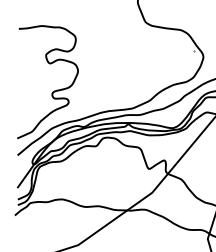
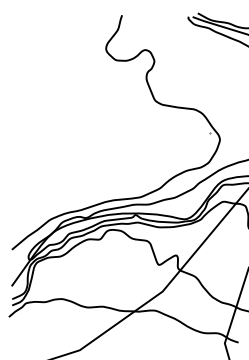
curve: (53, 90) -> (52, 177), removed

